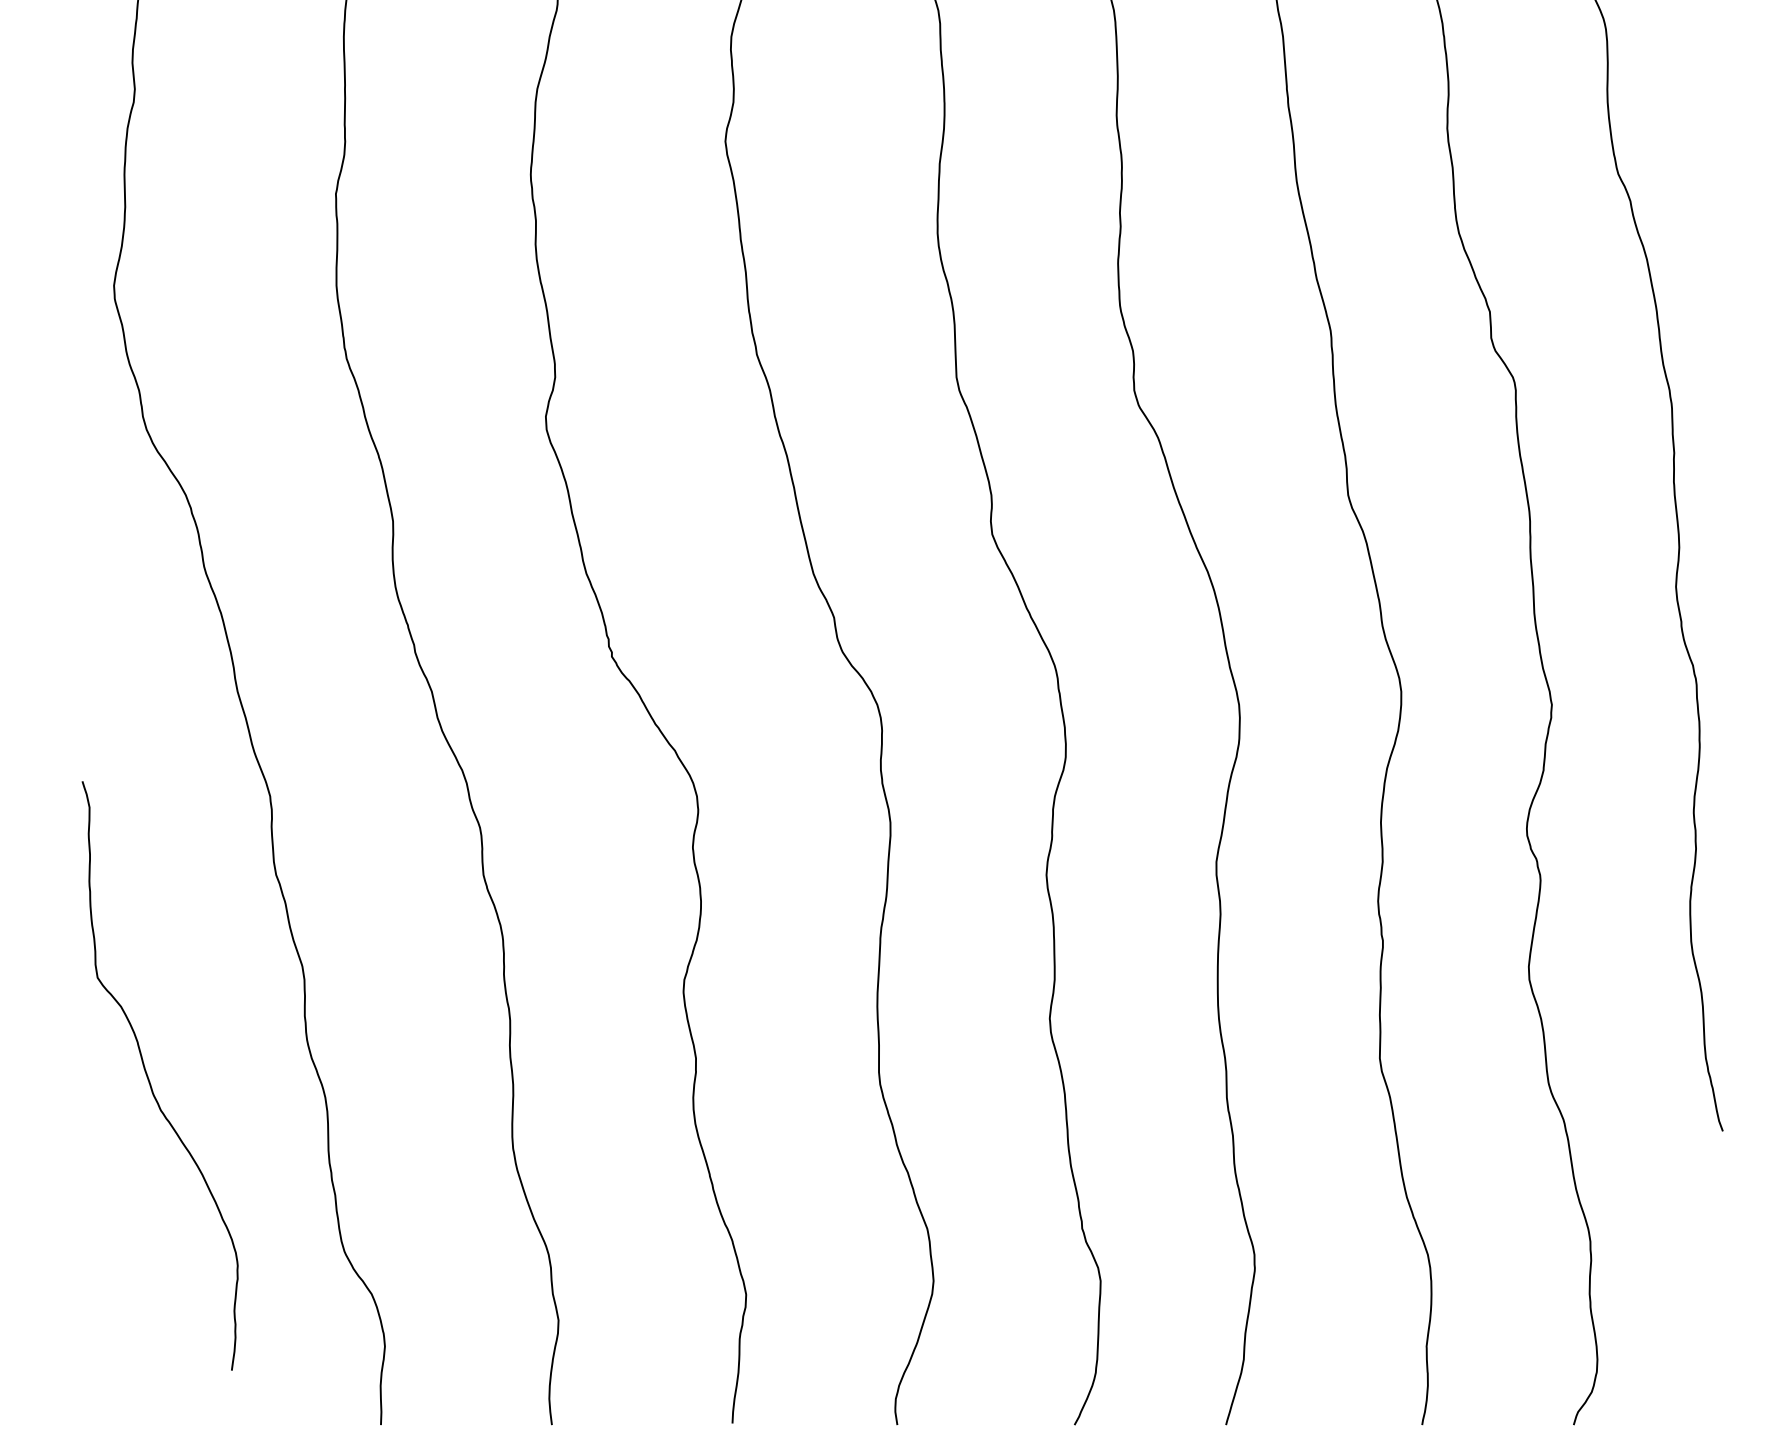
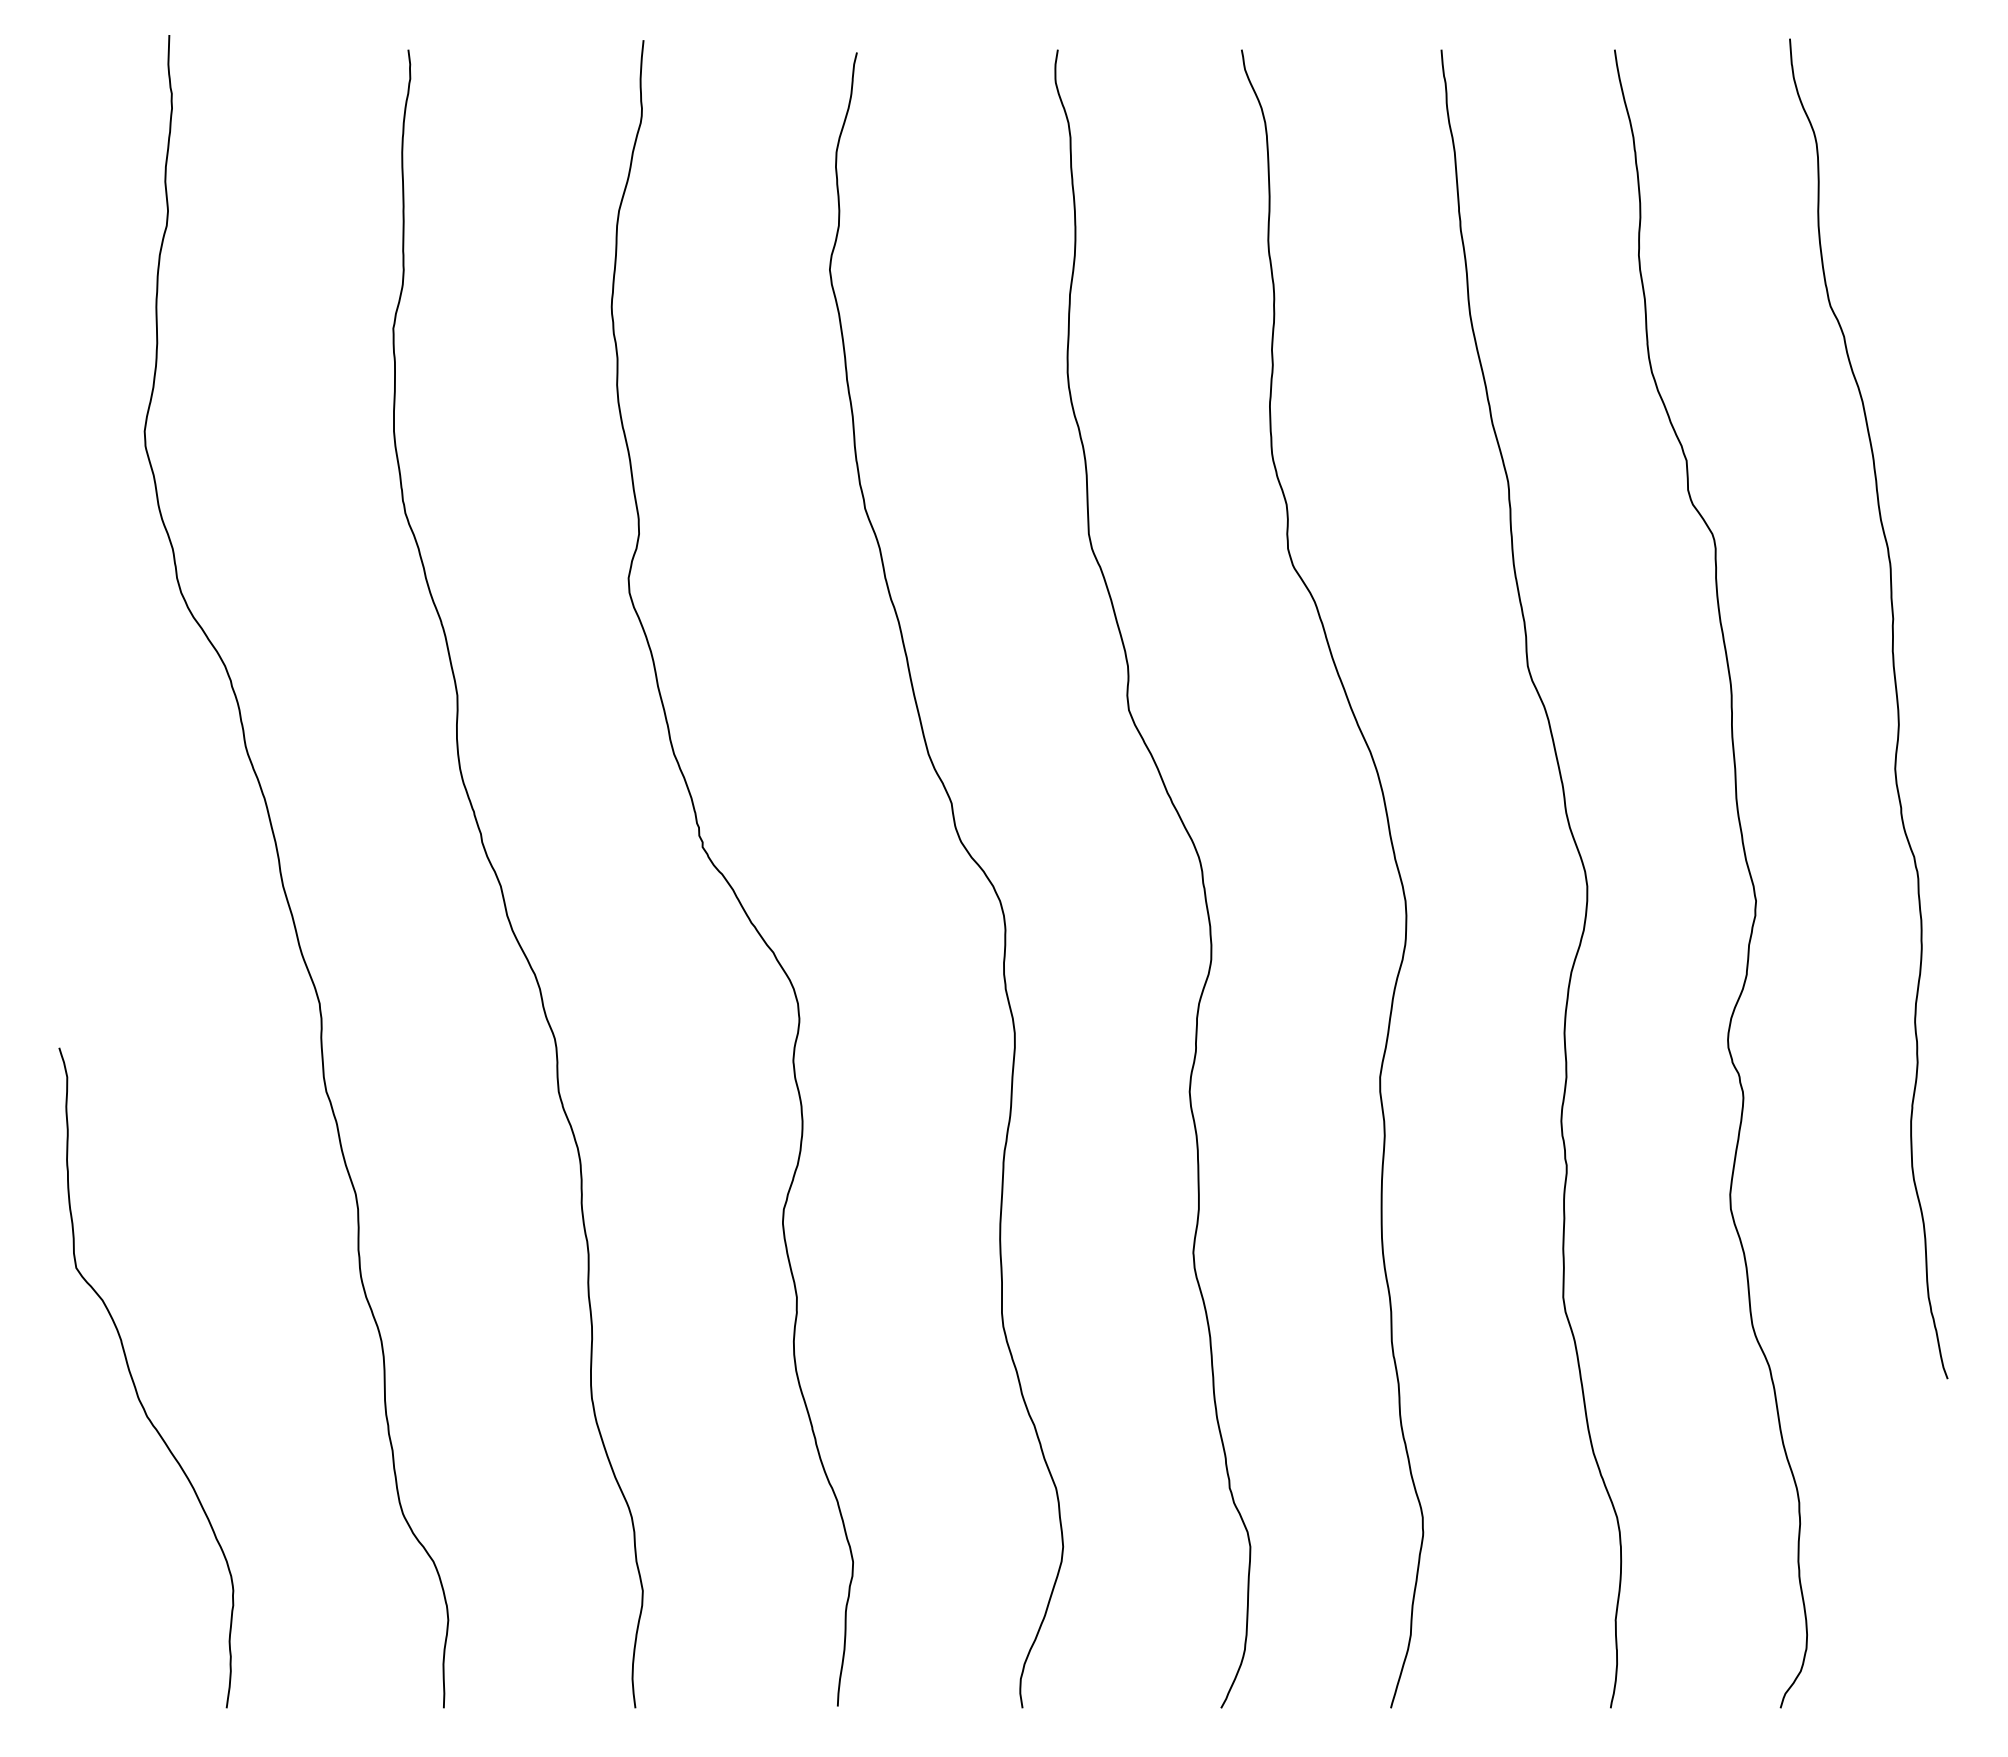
curve: (149, 1079) -> (134, 1381), moved

